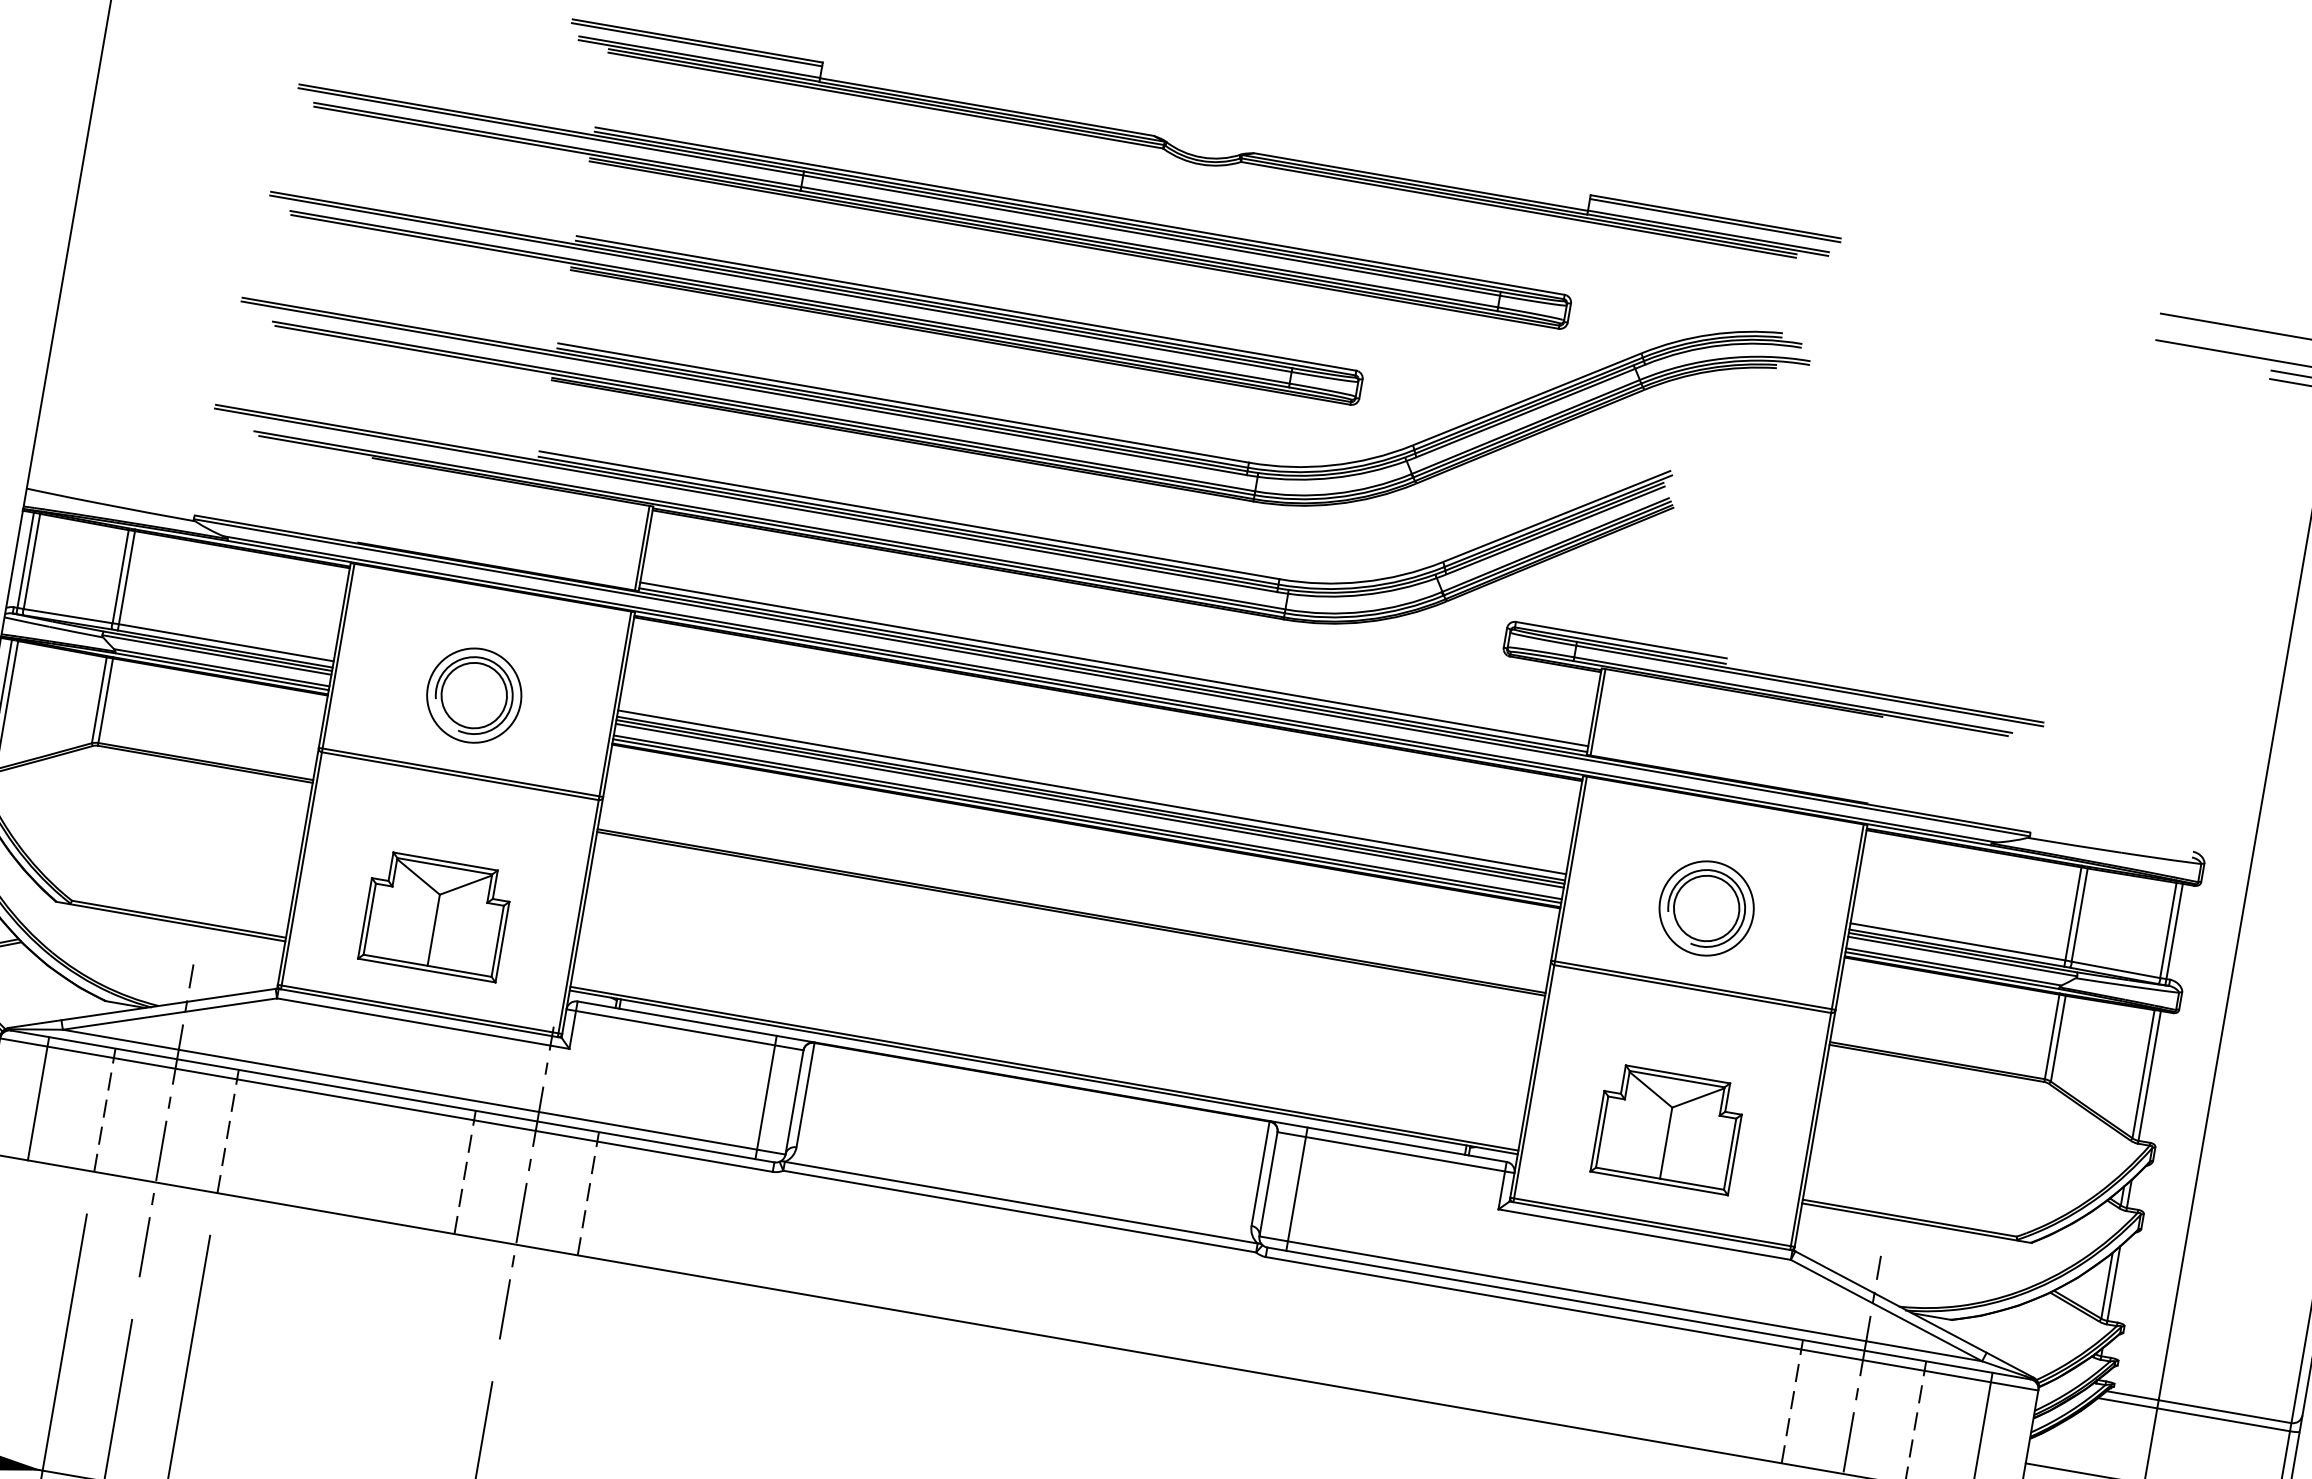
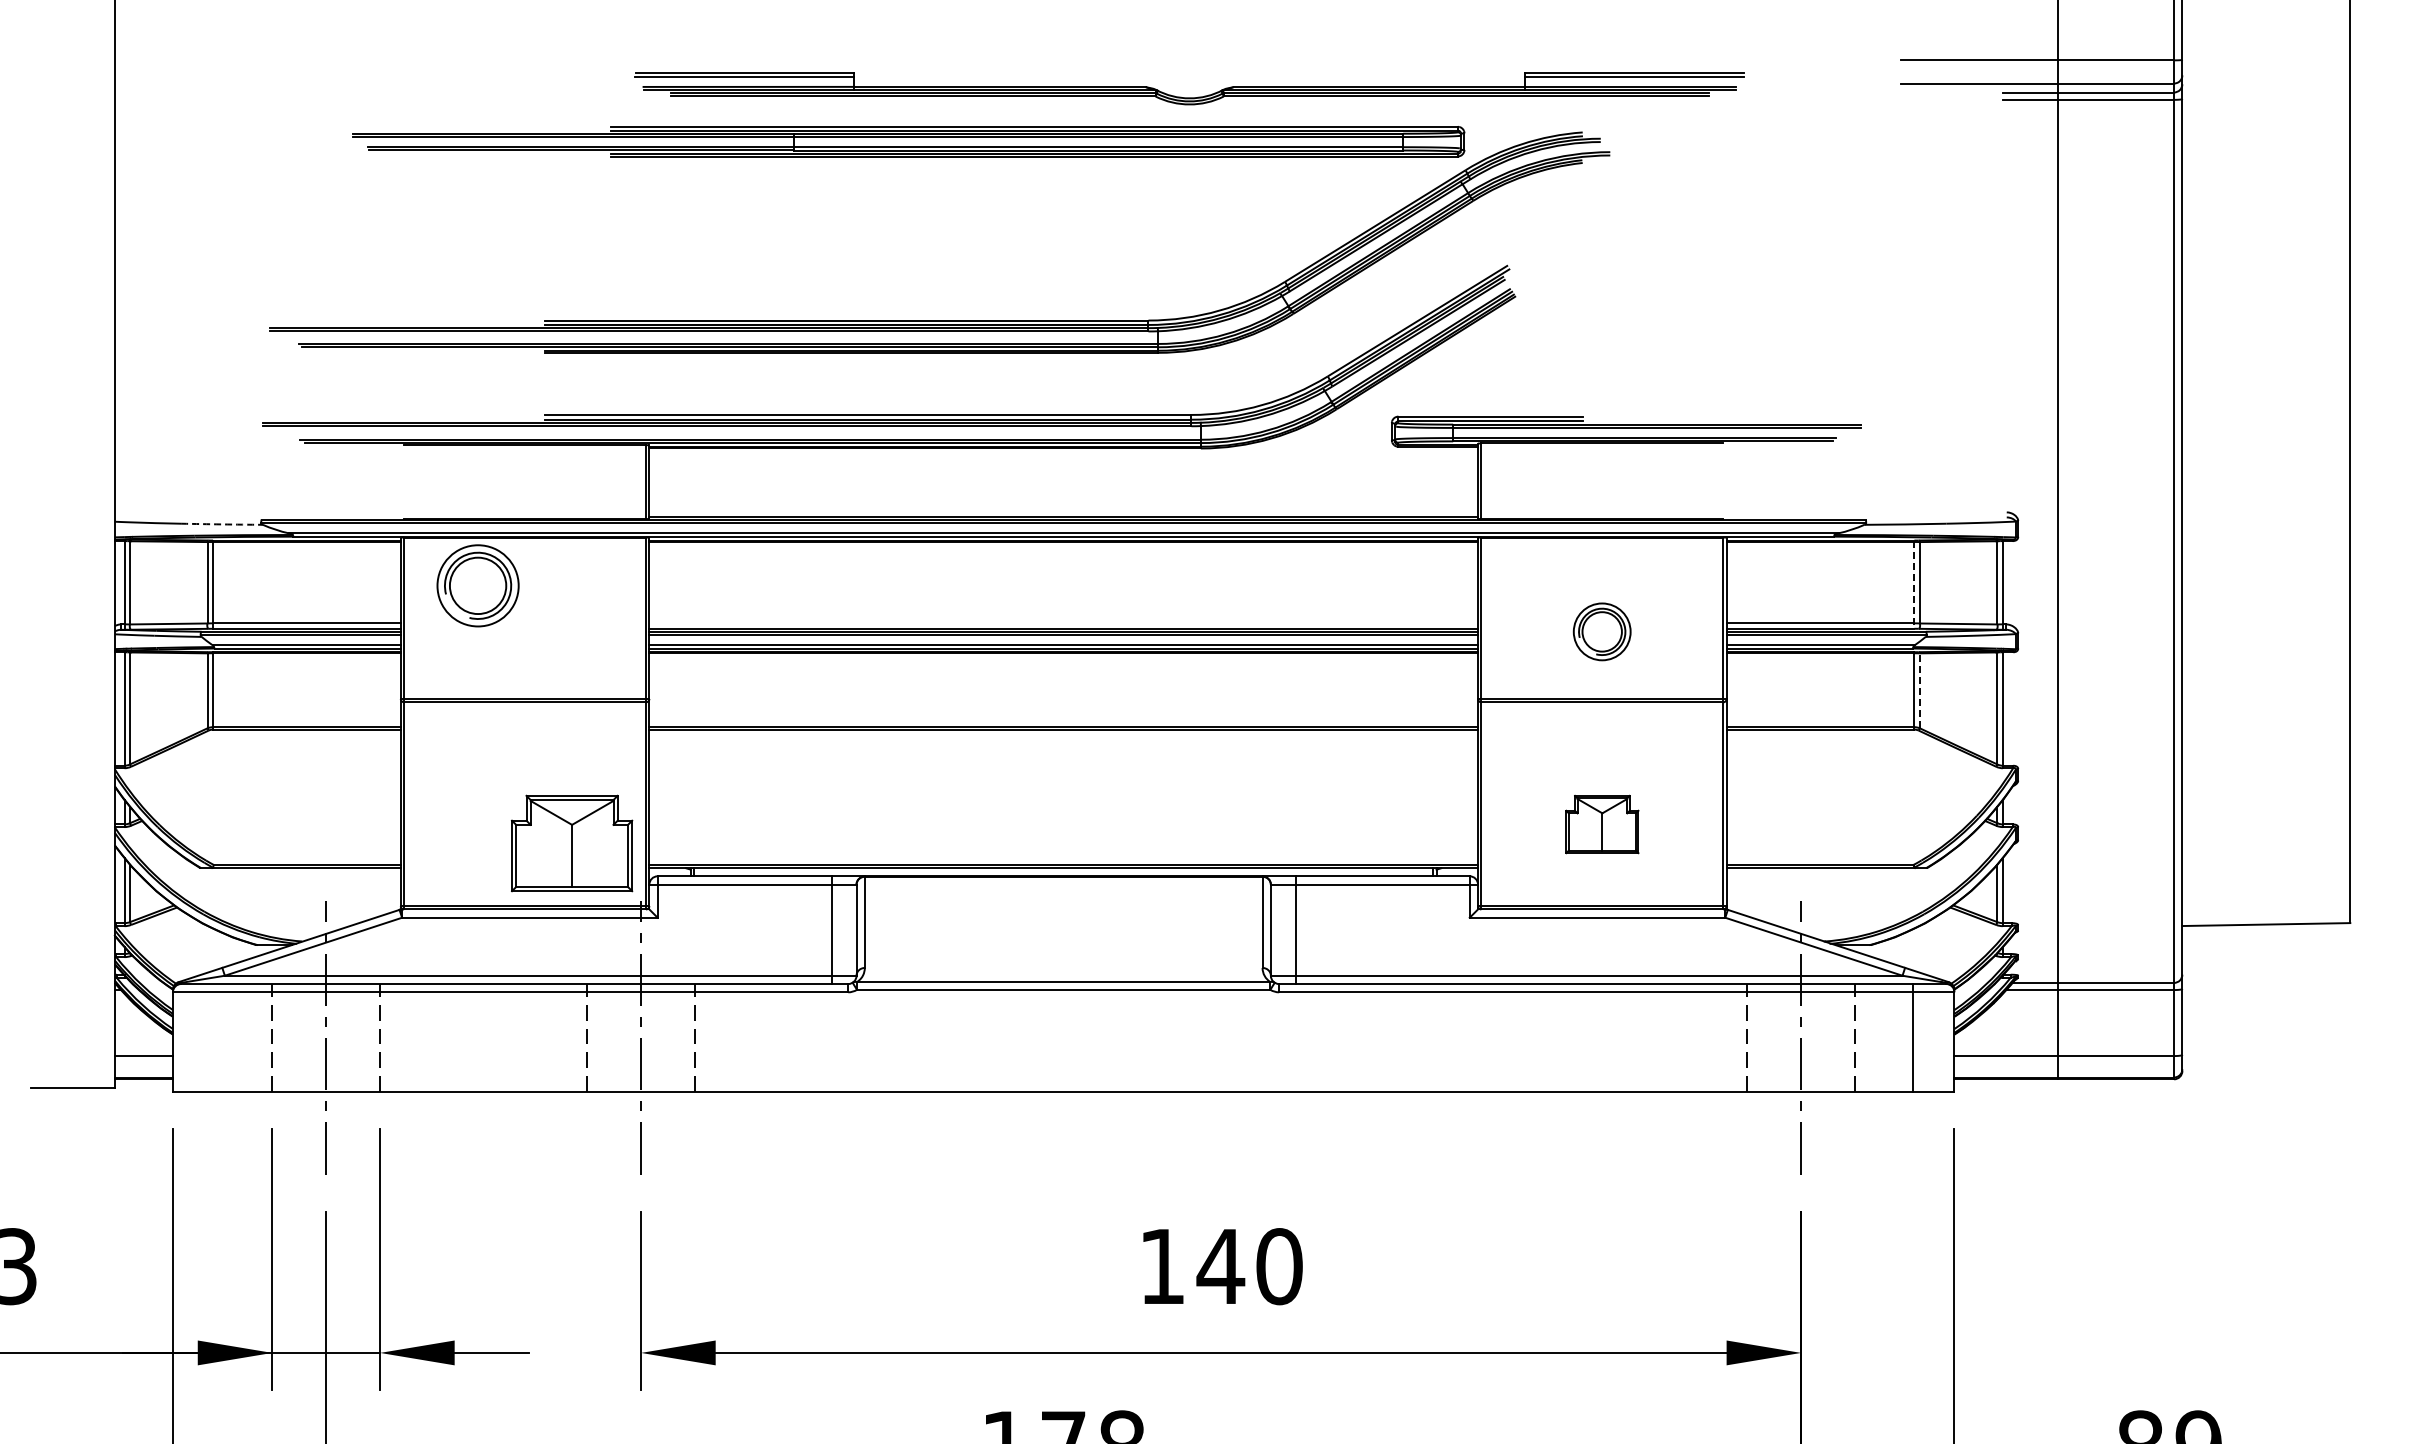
part: (1201, 156) -> (1189, 97), moved
part: (933, 203) -> (908, 141), moved
part: (815, 294) -> (755, 241), removed
arc: (149, 513) -> (222, 524), solid -> dashed
line: (1114, 664) -> (1063, 511), removed
part: (473, 695) -> (477, 585), moved
line: (1091, 792) -> (1063, 623), removed
part: (1705, 907) -> (1601, 631), size x0.7
part: (436, 916) -> (572, 843), moved
line: (2072, 917) -> (1914, 585), solid -> dashed
line: (2057, 1038) -> (1919, 690), solid -> dashed
line: (38, 1098) -> (214, 1037), removed
part: (1668, 1128) -> (1602, 824), size x0.6

